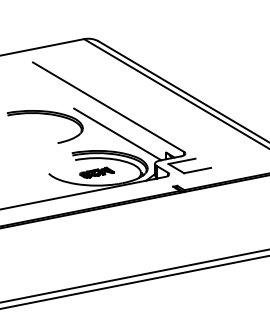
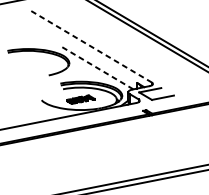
line: (108, 107) -> (90, 46), solid -> dashed
line: (117, 134) -> (97, 68), solid -> dashed

